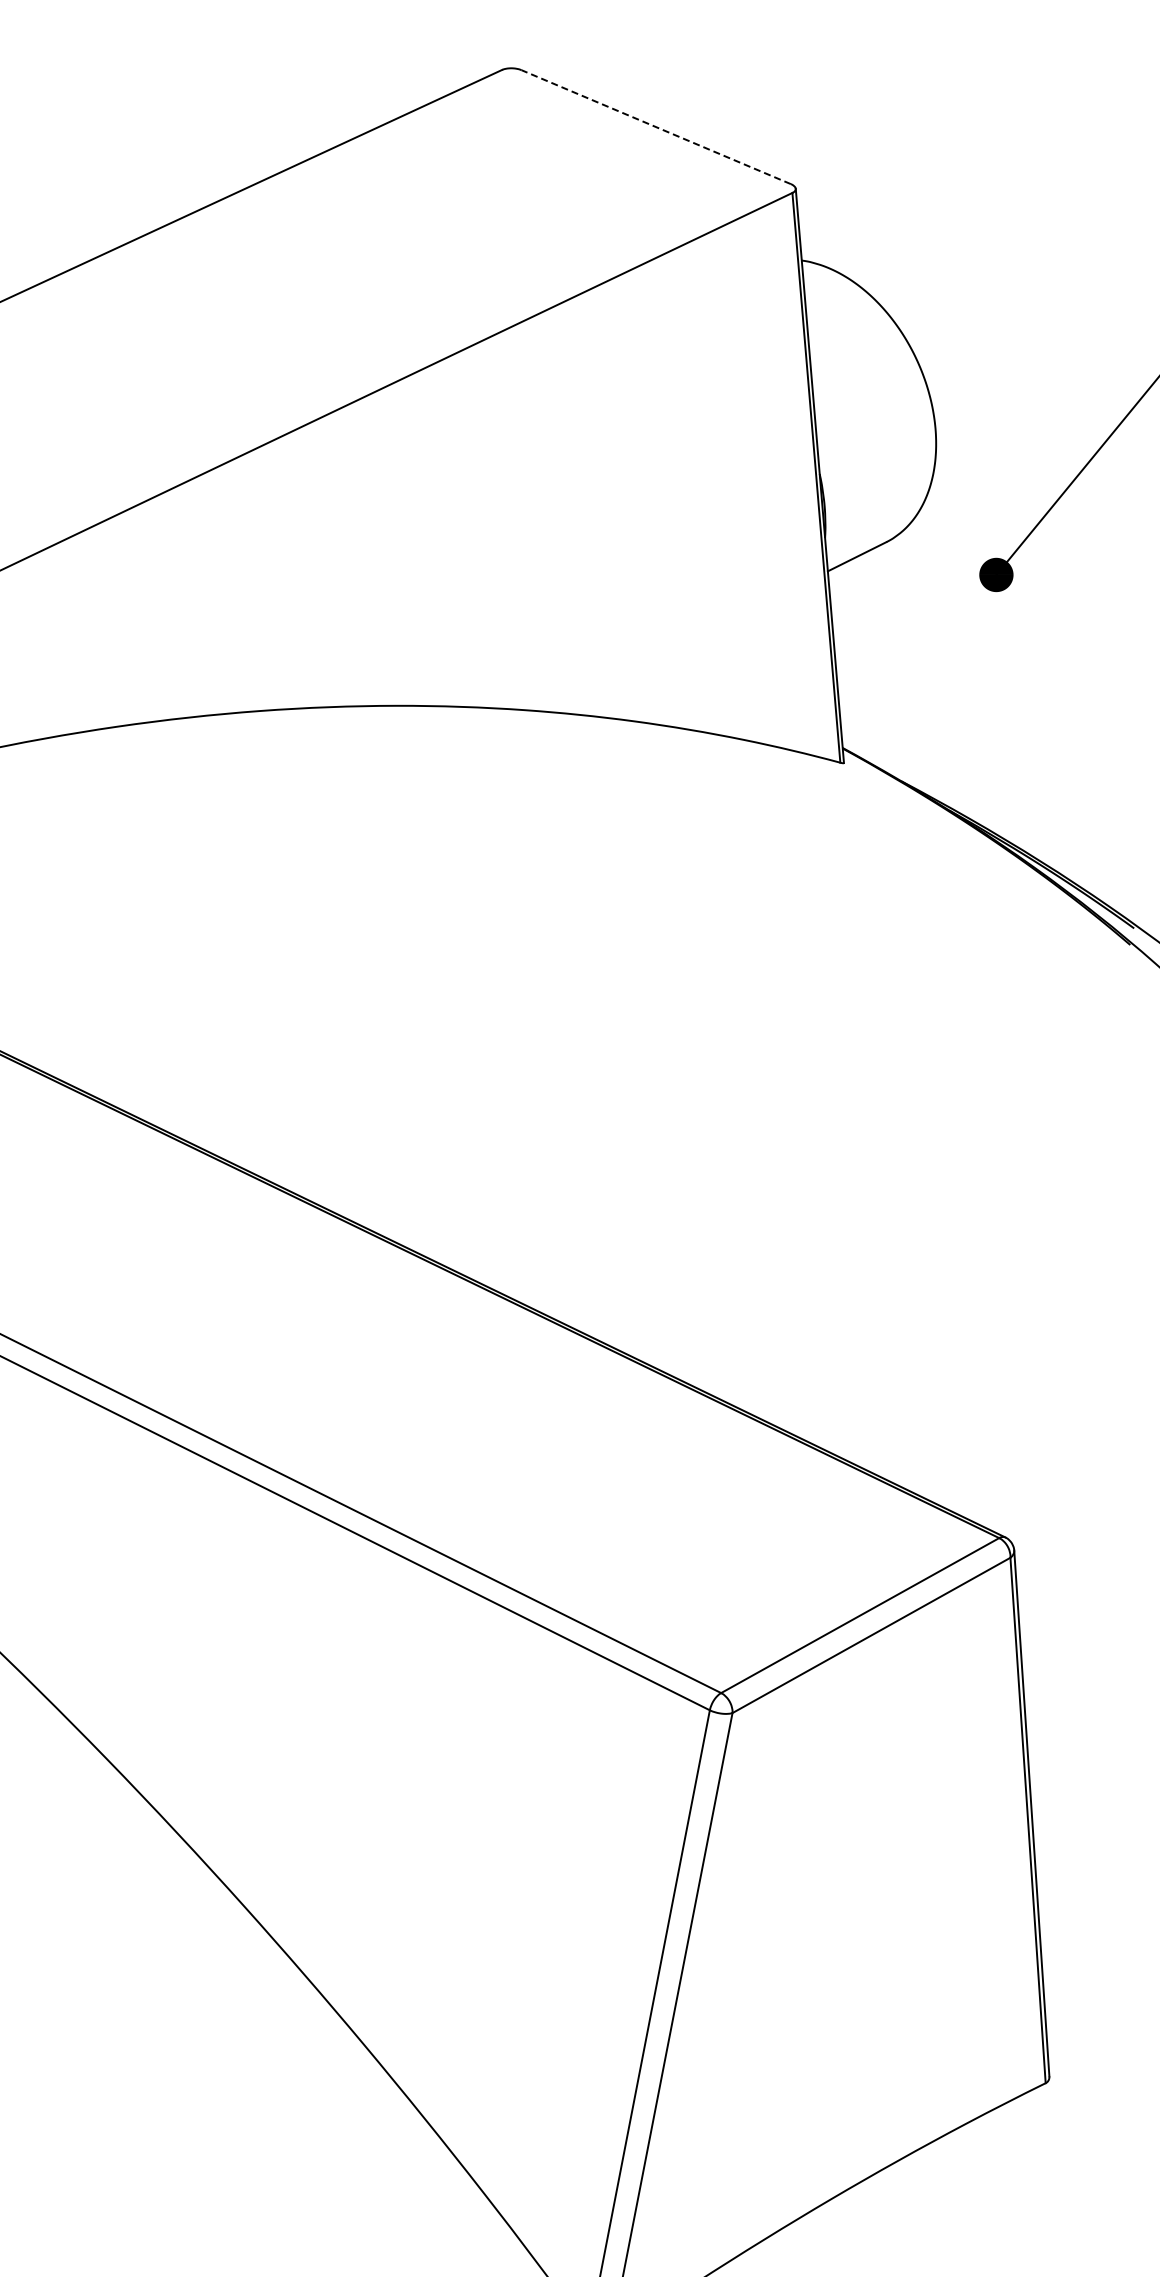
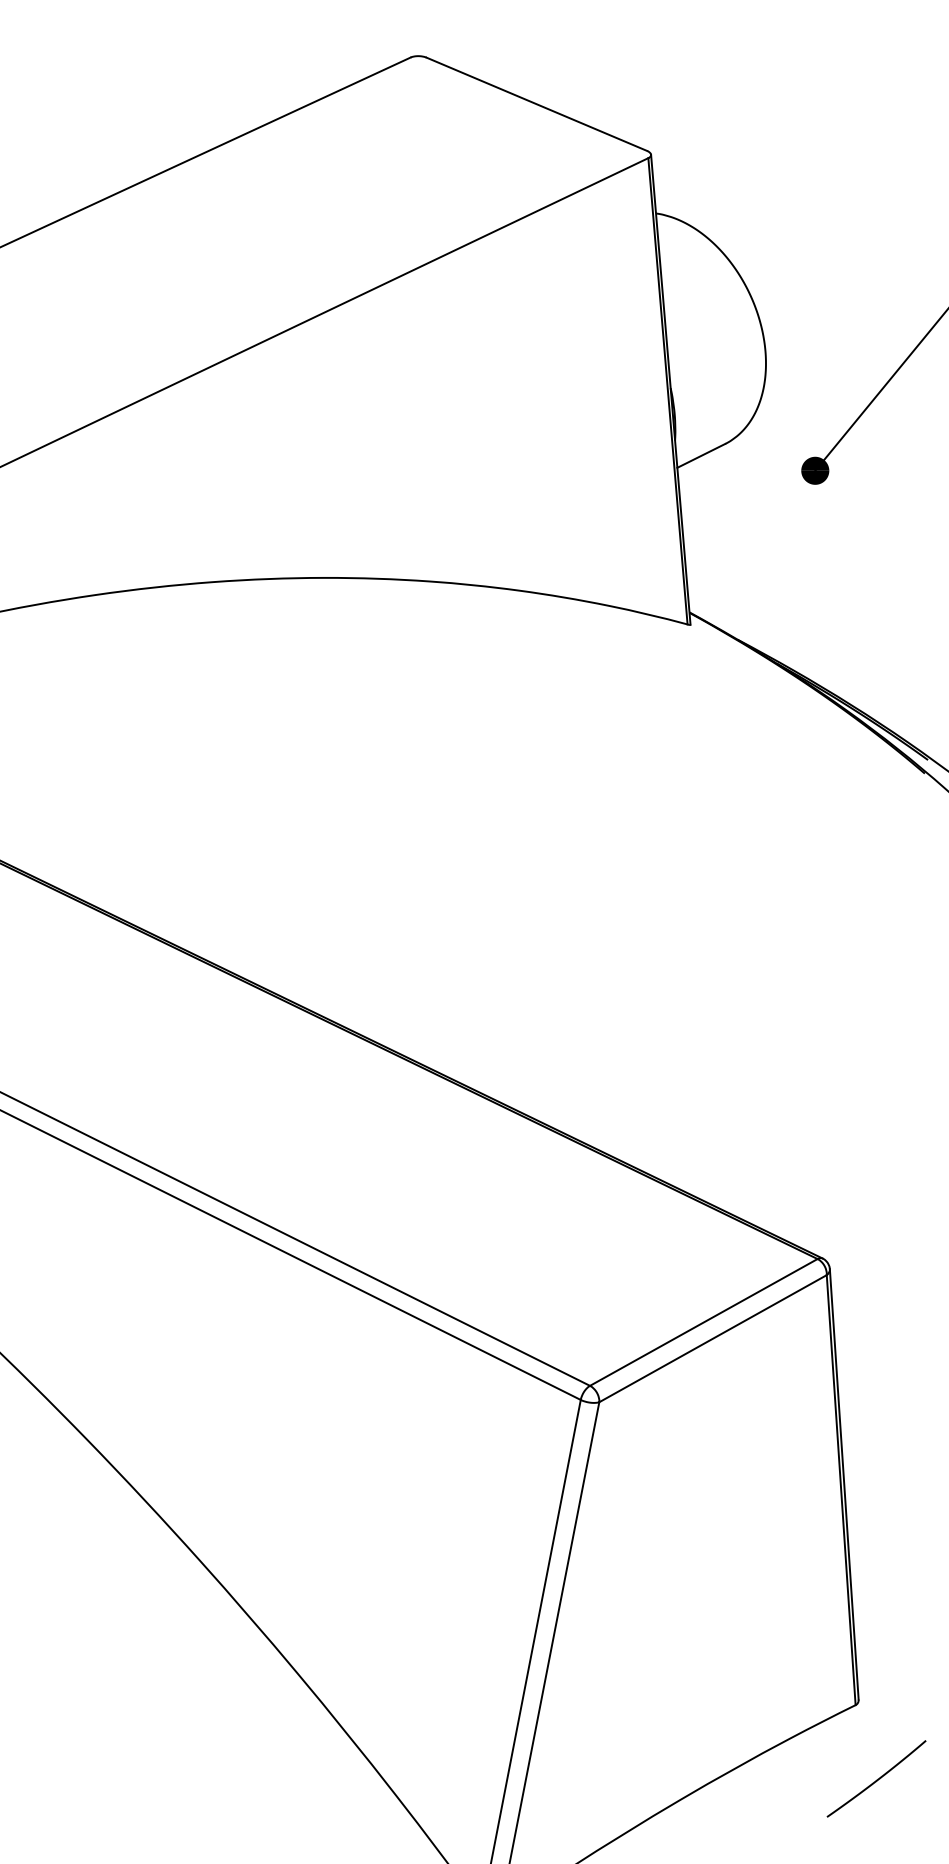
line: (655, 126) -> (536, 103), dashed -> solid
curve: (1072, 2173) -> (877, 1779), added

